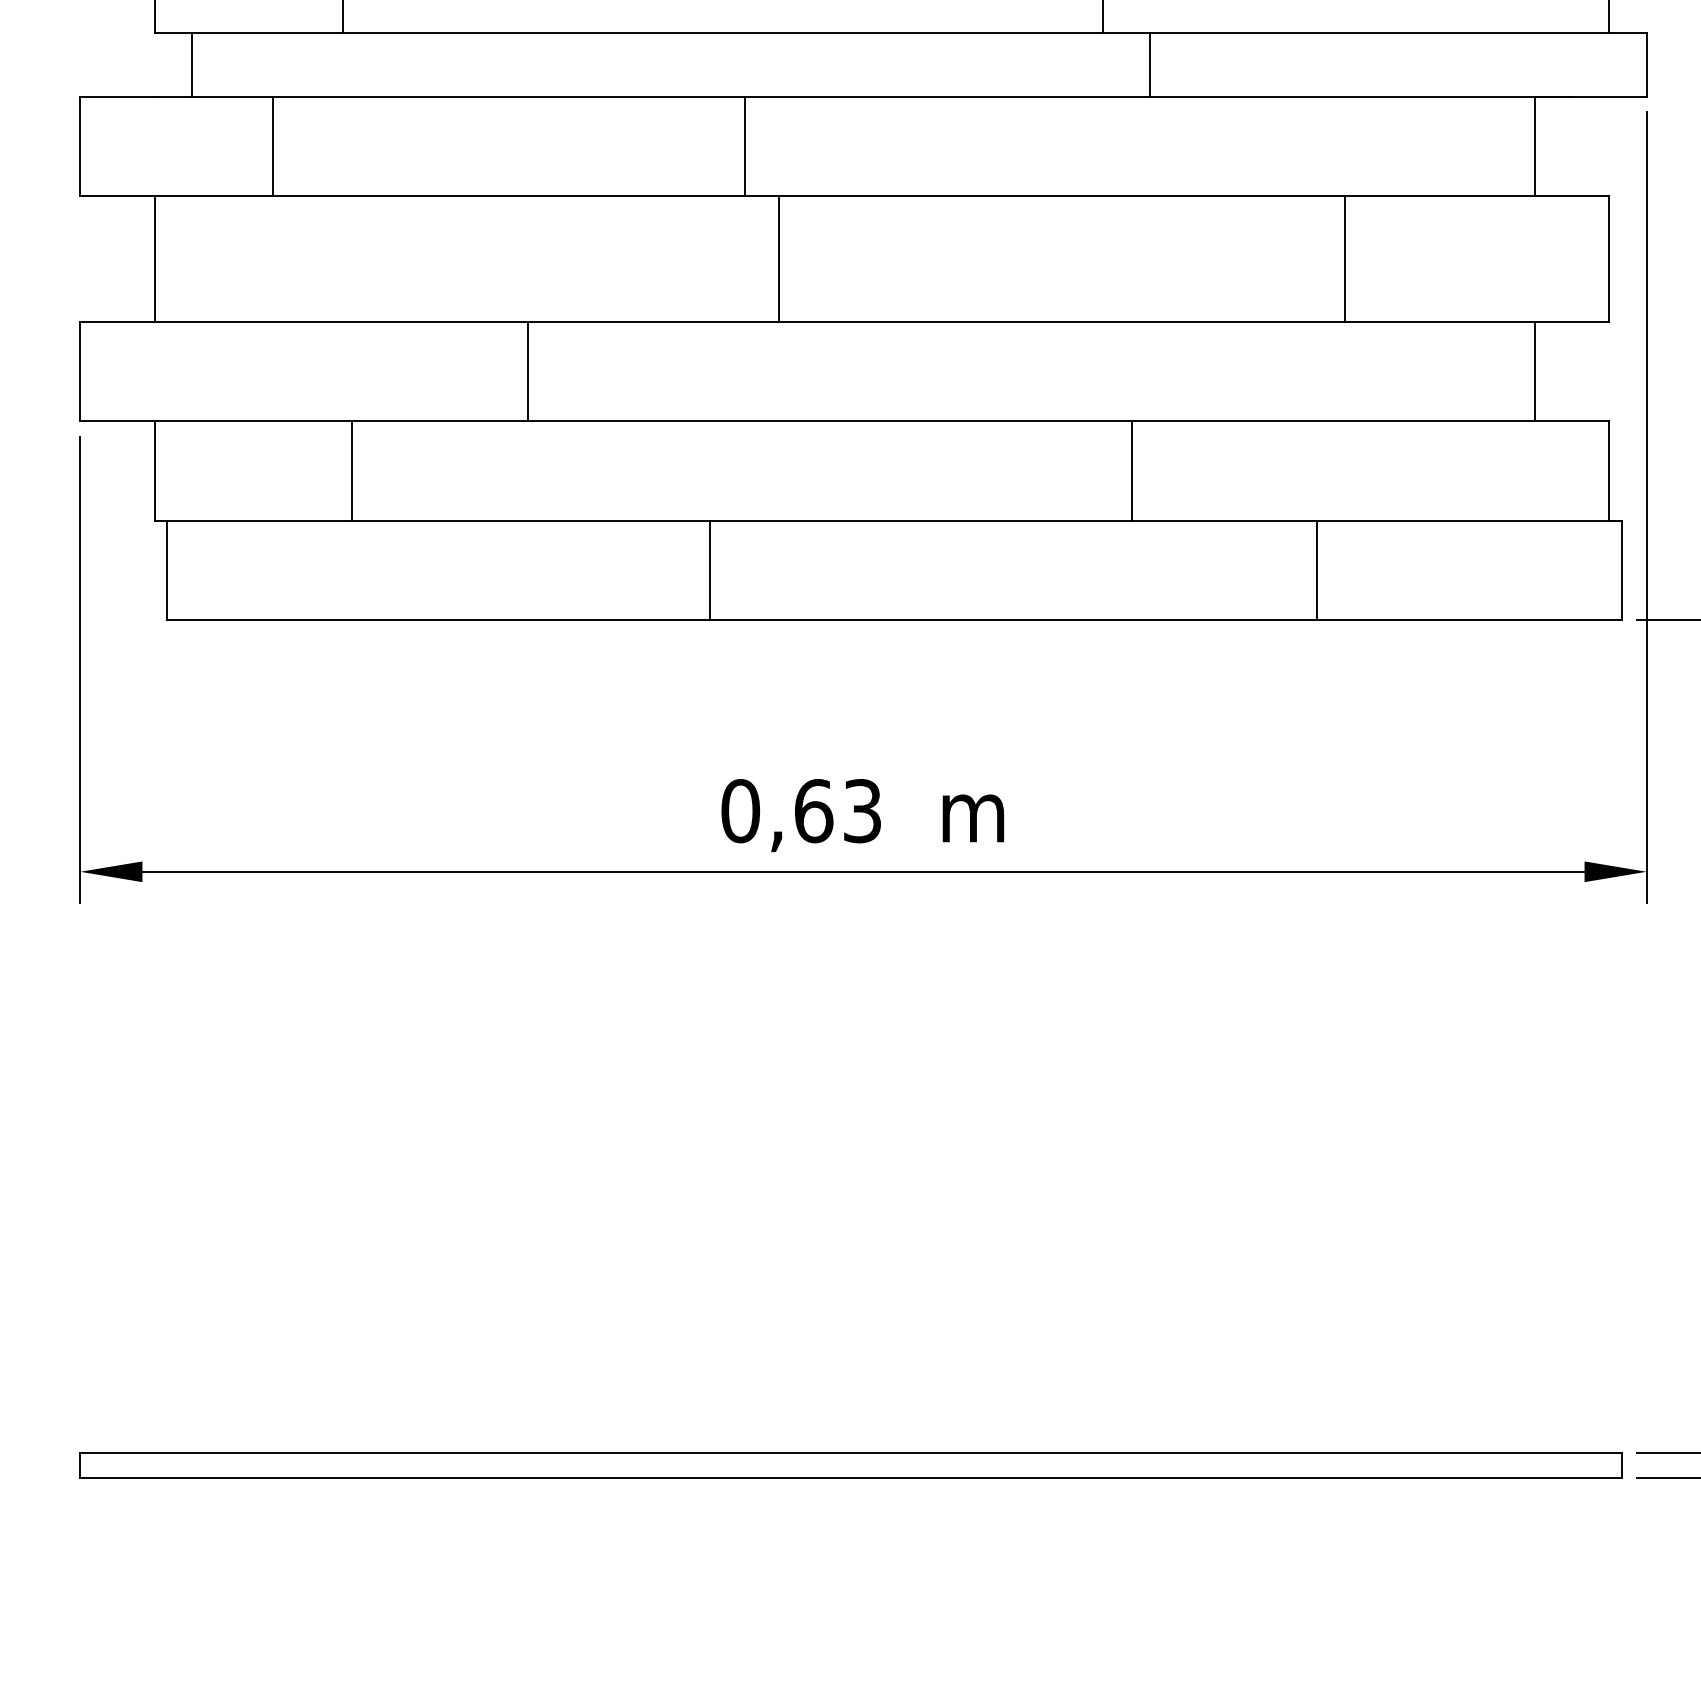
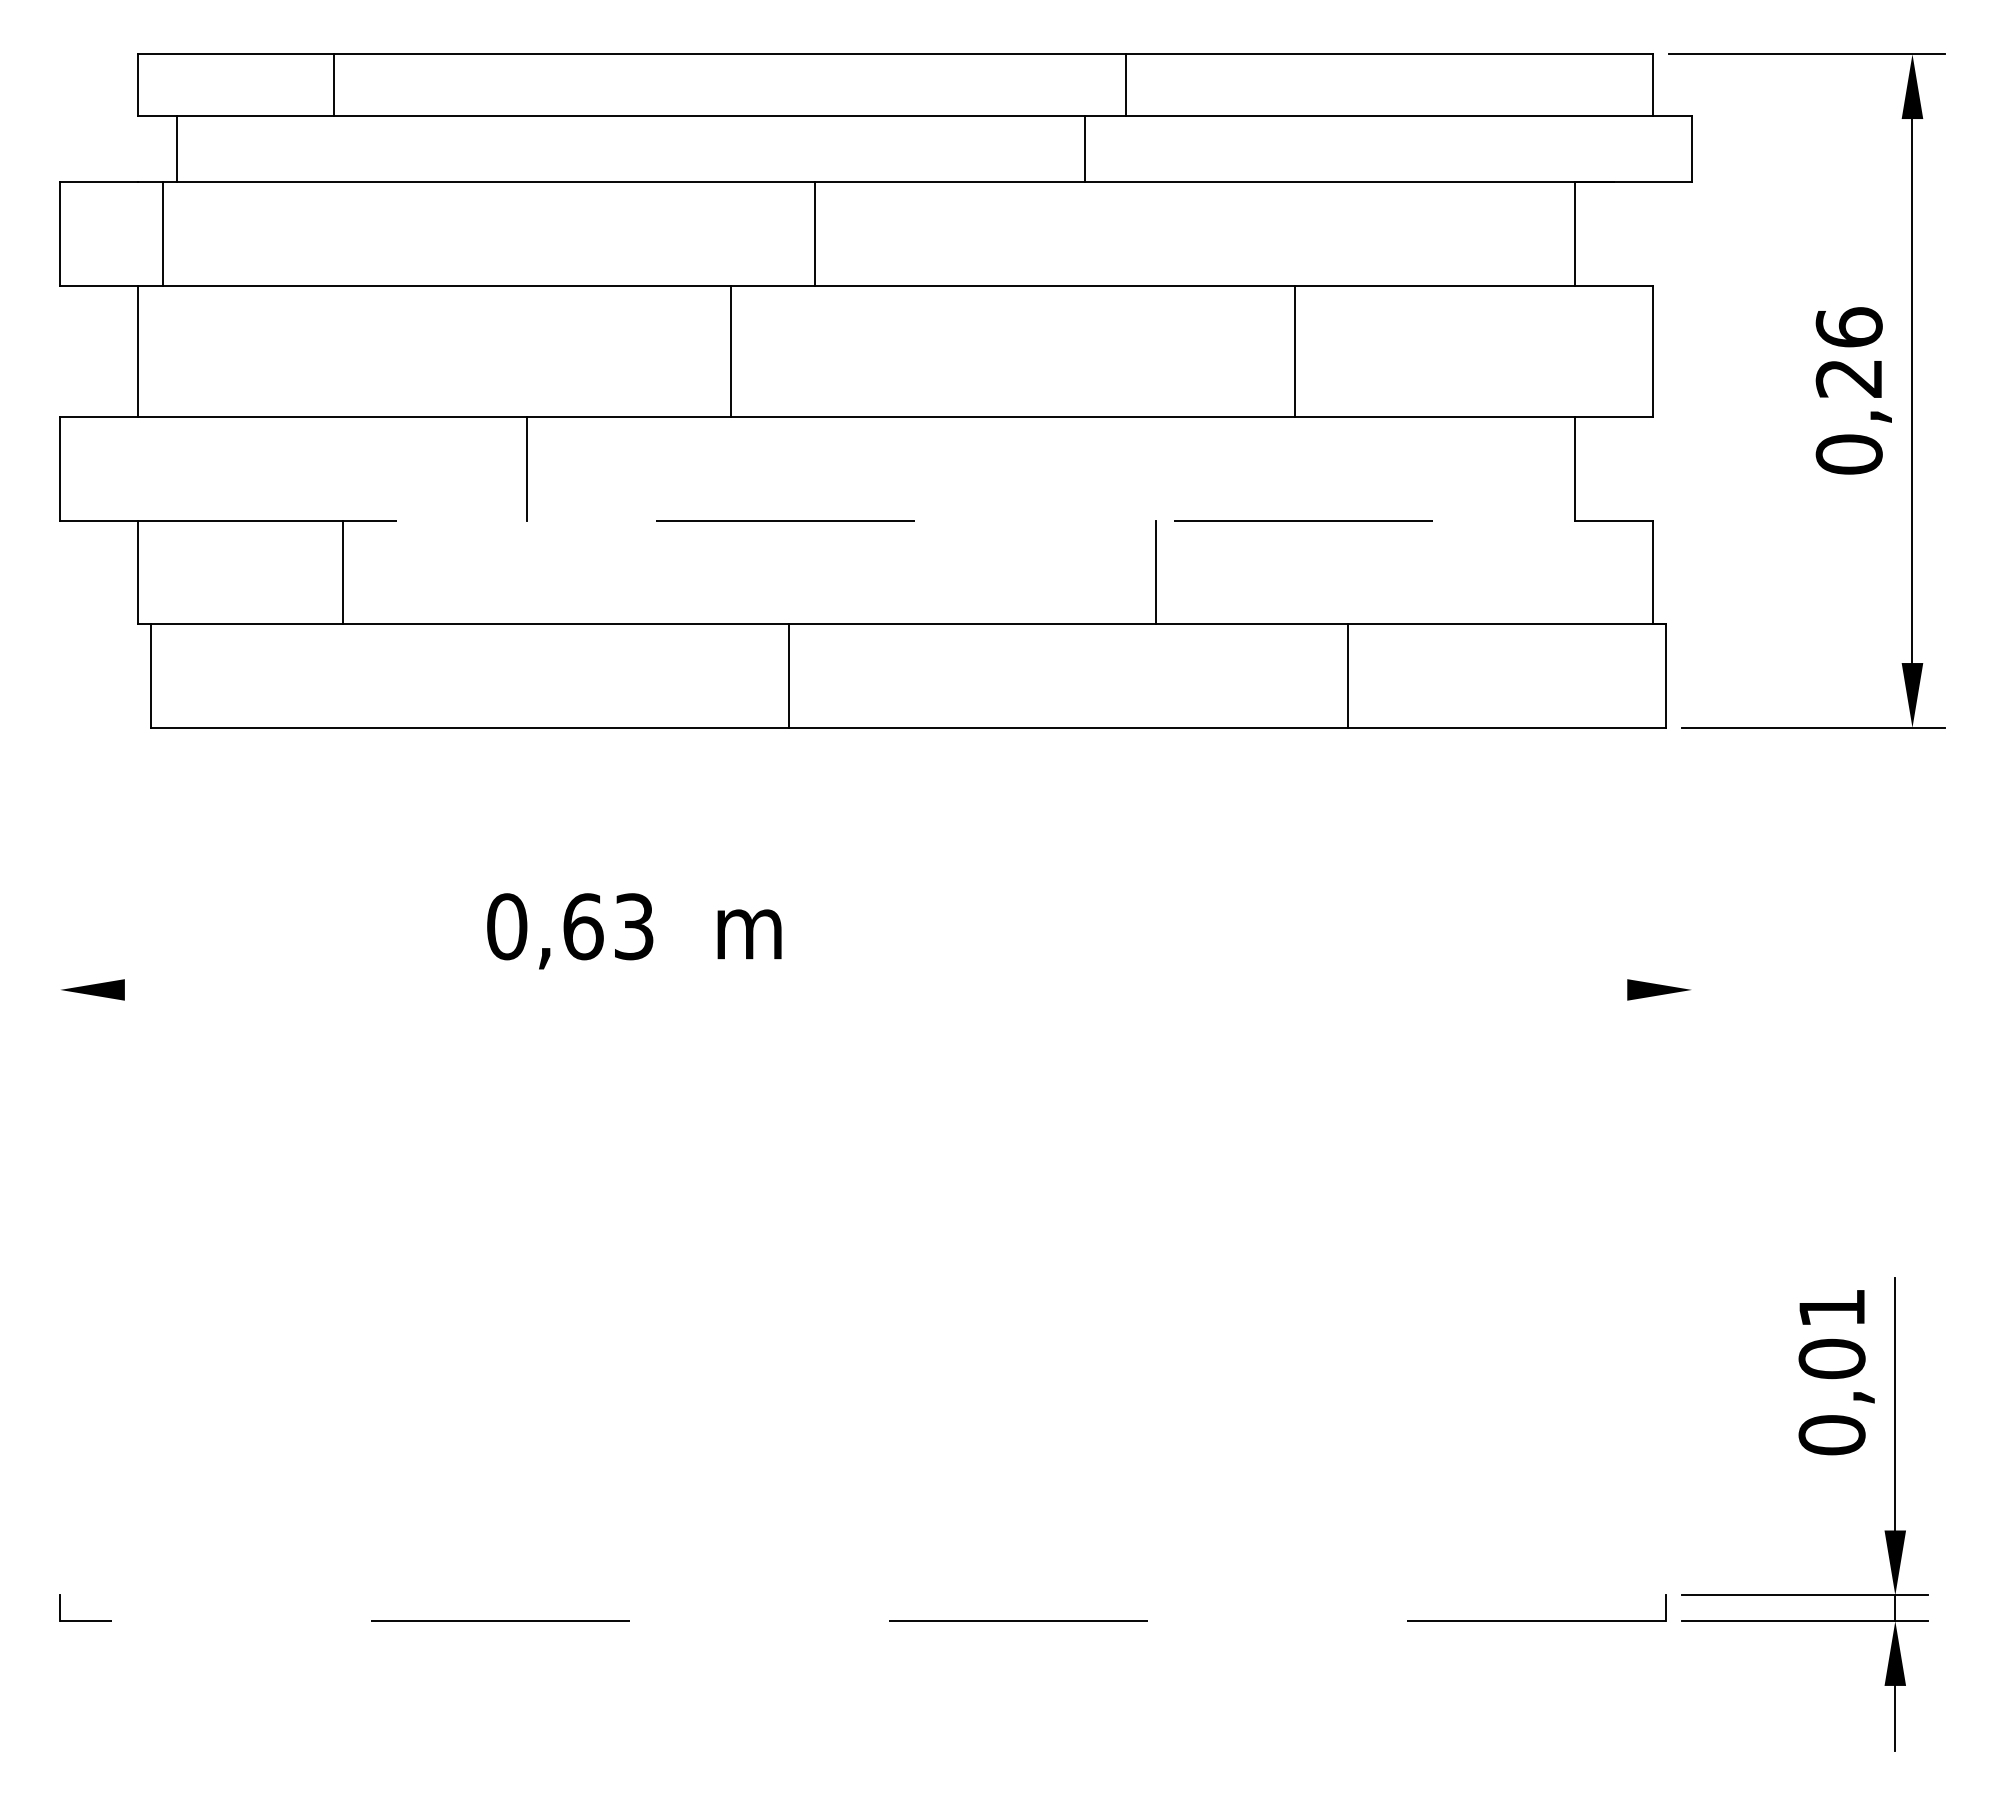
line: (1149, 64) -> (1084, 148), moved
line: (272, 146) -> (162, 234), moved
line: (744, 146) -> (815, 234), moved
line: (779, 258) -> (731, 351), moved
line: (1344, 258) -> (1294, 351), moved
line: (844, 421) -> (856, 520), solid -> dashed
line: (1647, 507) -> (1692, 610), removed
line: (710, 569) -> (789, 675), moved
line: (80, 669) -> (60, 779), removed
text: (862, 815) -> (634, 931), moved
line: (862, 871) -> (875, 989), removed
line: (851, 1453) -> (863, 1595), removed
line: (851, 1478) -> (863, 1621), solid -> dashed

